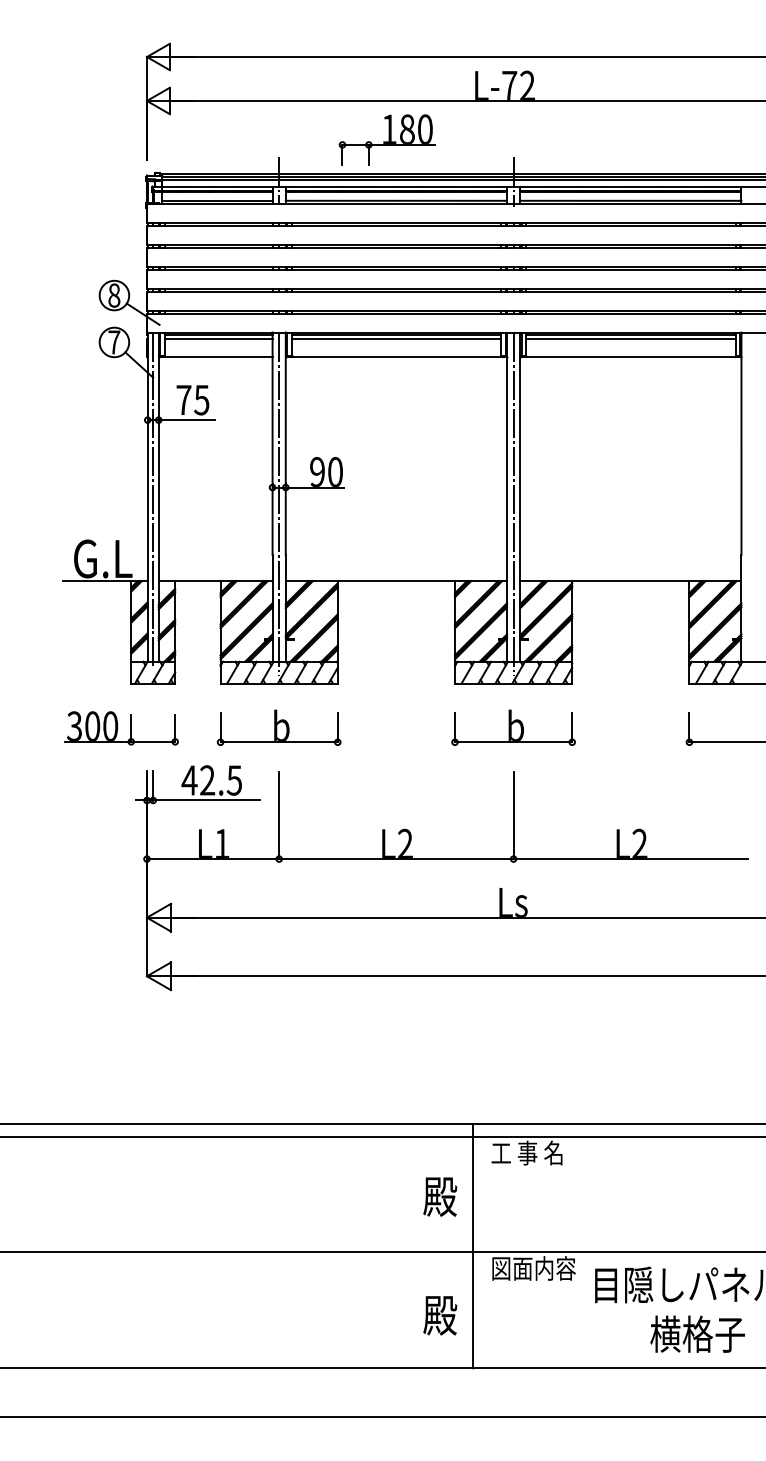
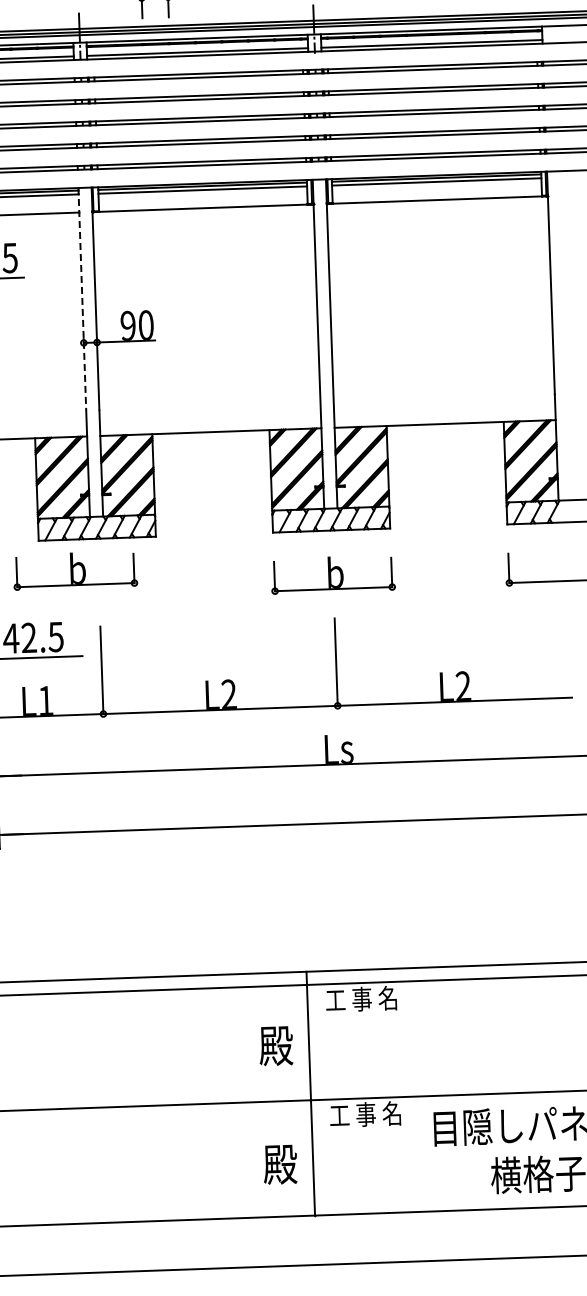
line: (272, 444) -> (82, 299), solid -> dashed
line: (279, 503) -> (91, 358), removed
line: (513, 503) -> (325, 350), removed
part: (278, 727) -> (74, 570), moved
text: (533, 1268) -> (371, 1114), 図面内容 -> 工 事 名

